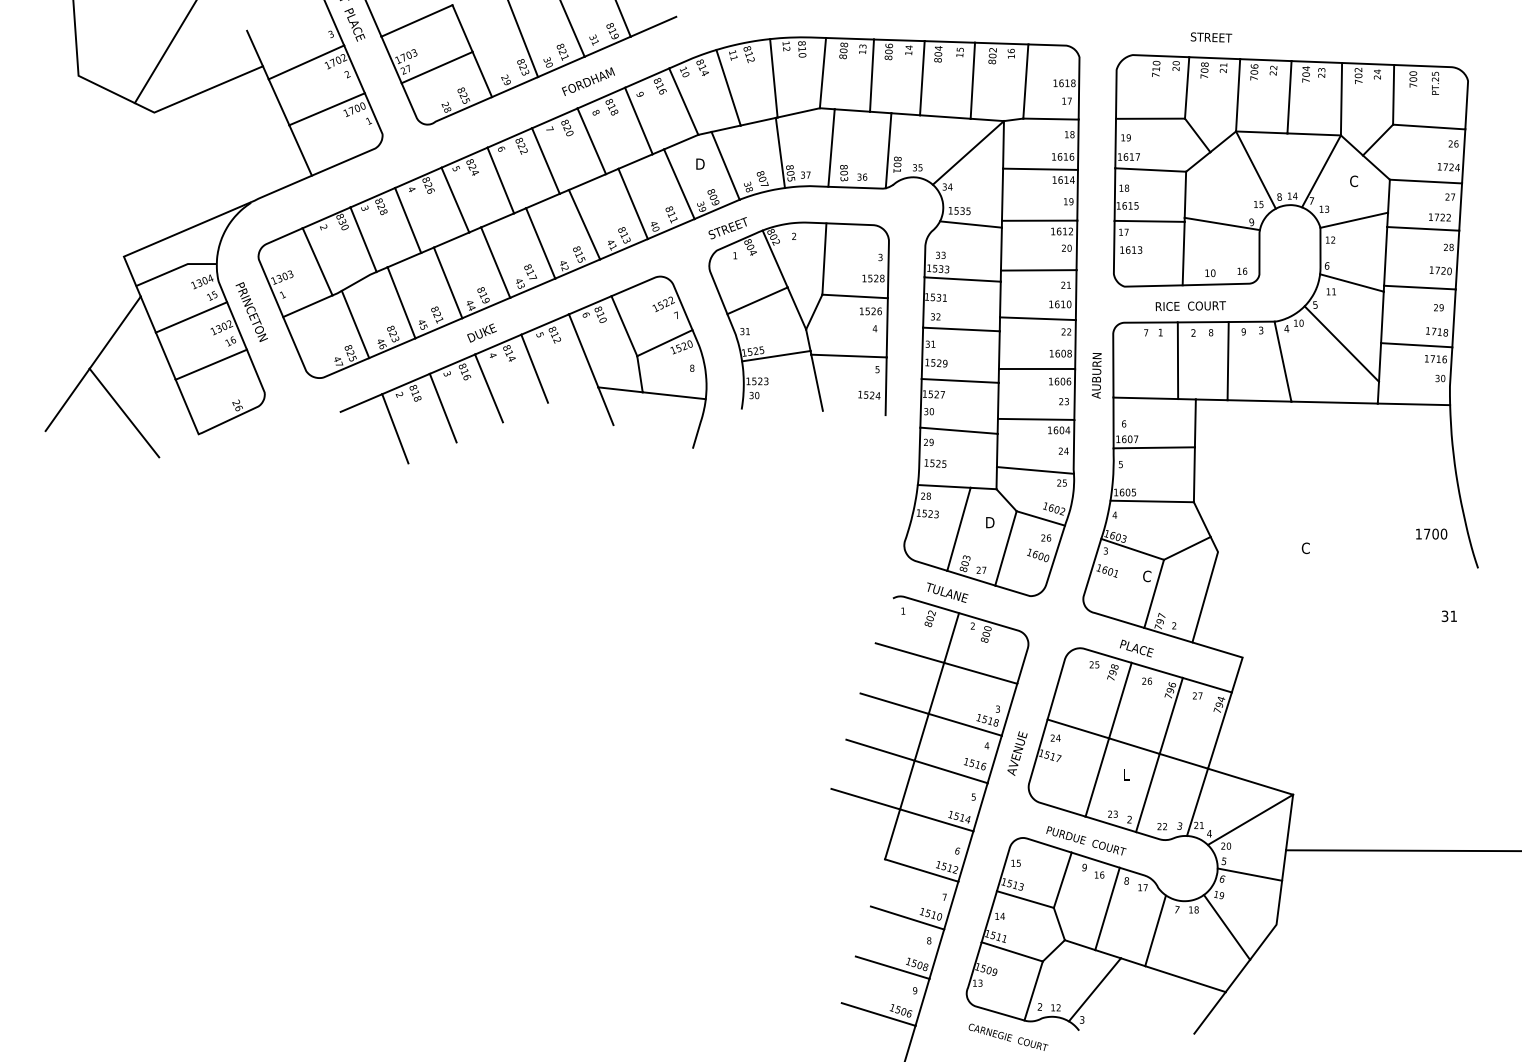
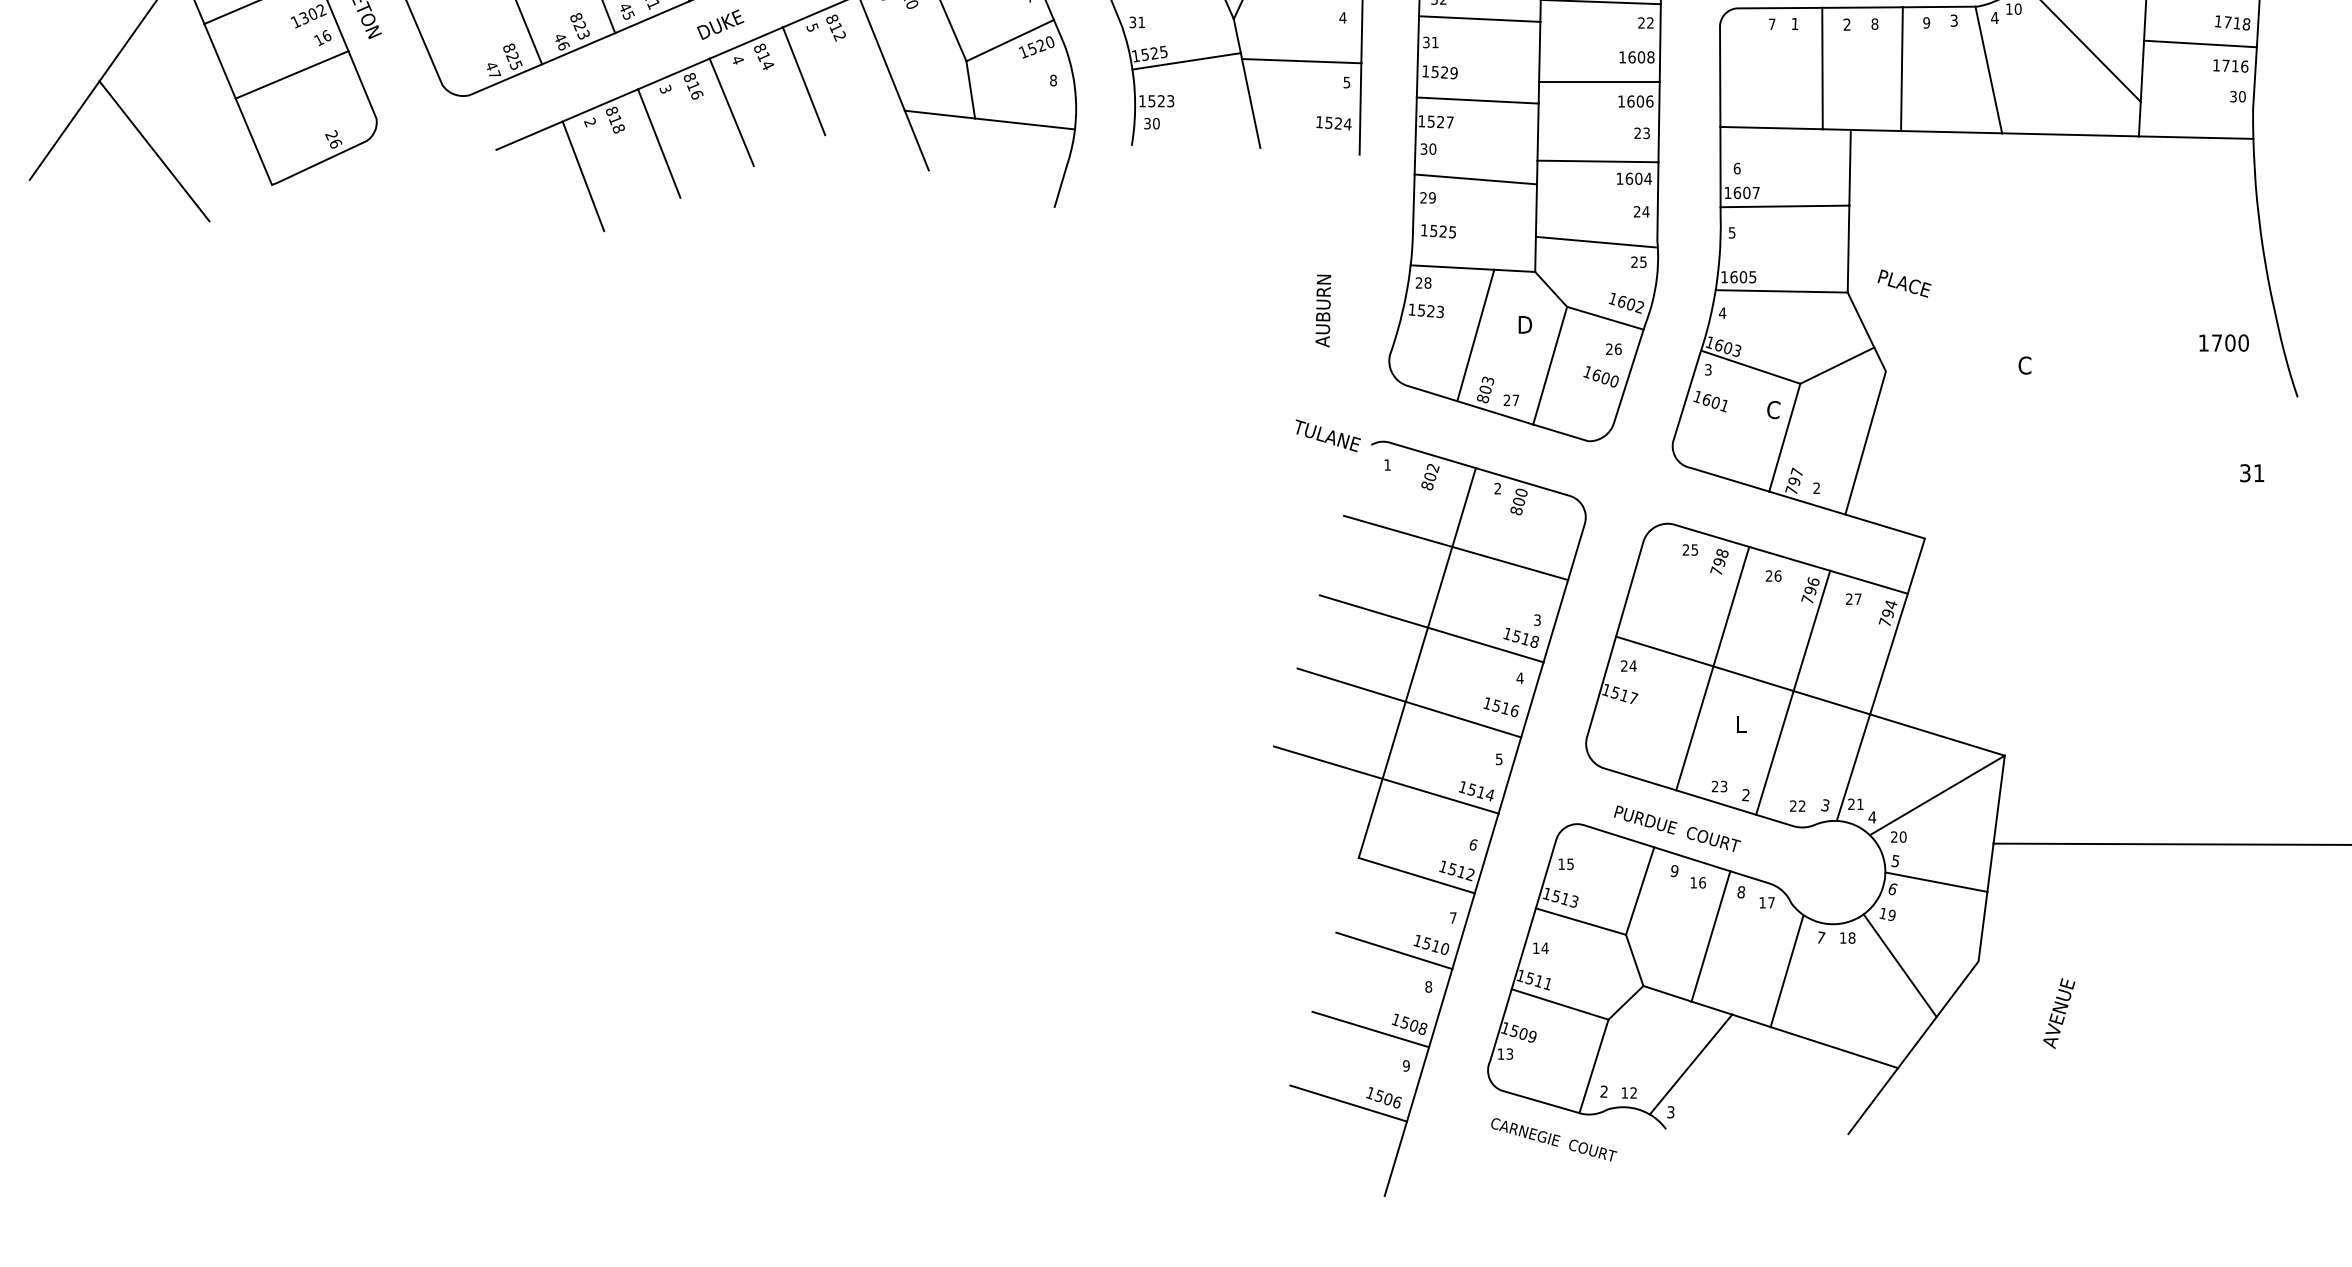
text: (1096, 375) -> (1323, 310), moved
text: (947, 592) -> (1327, 435), moved
text: (1136, 648) -> (1904, 283), moved
text: (1017, 753) -> (2059, 1013), moved

